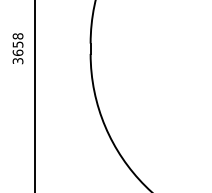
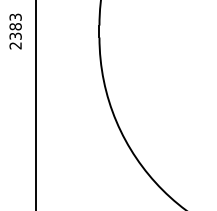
text: (17, 48) -> (15, 31), 3658 -> 2383

